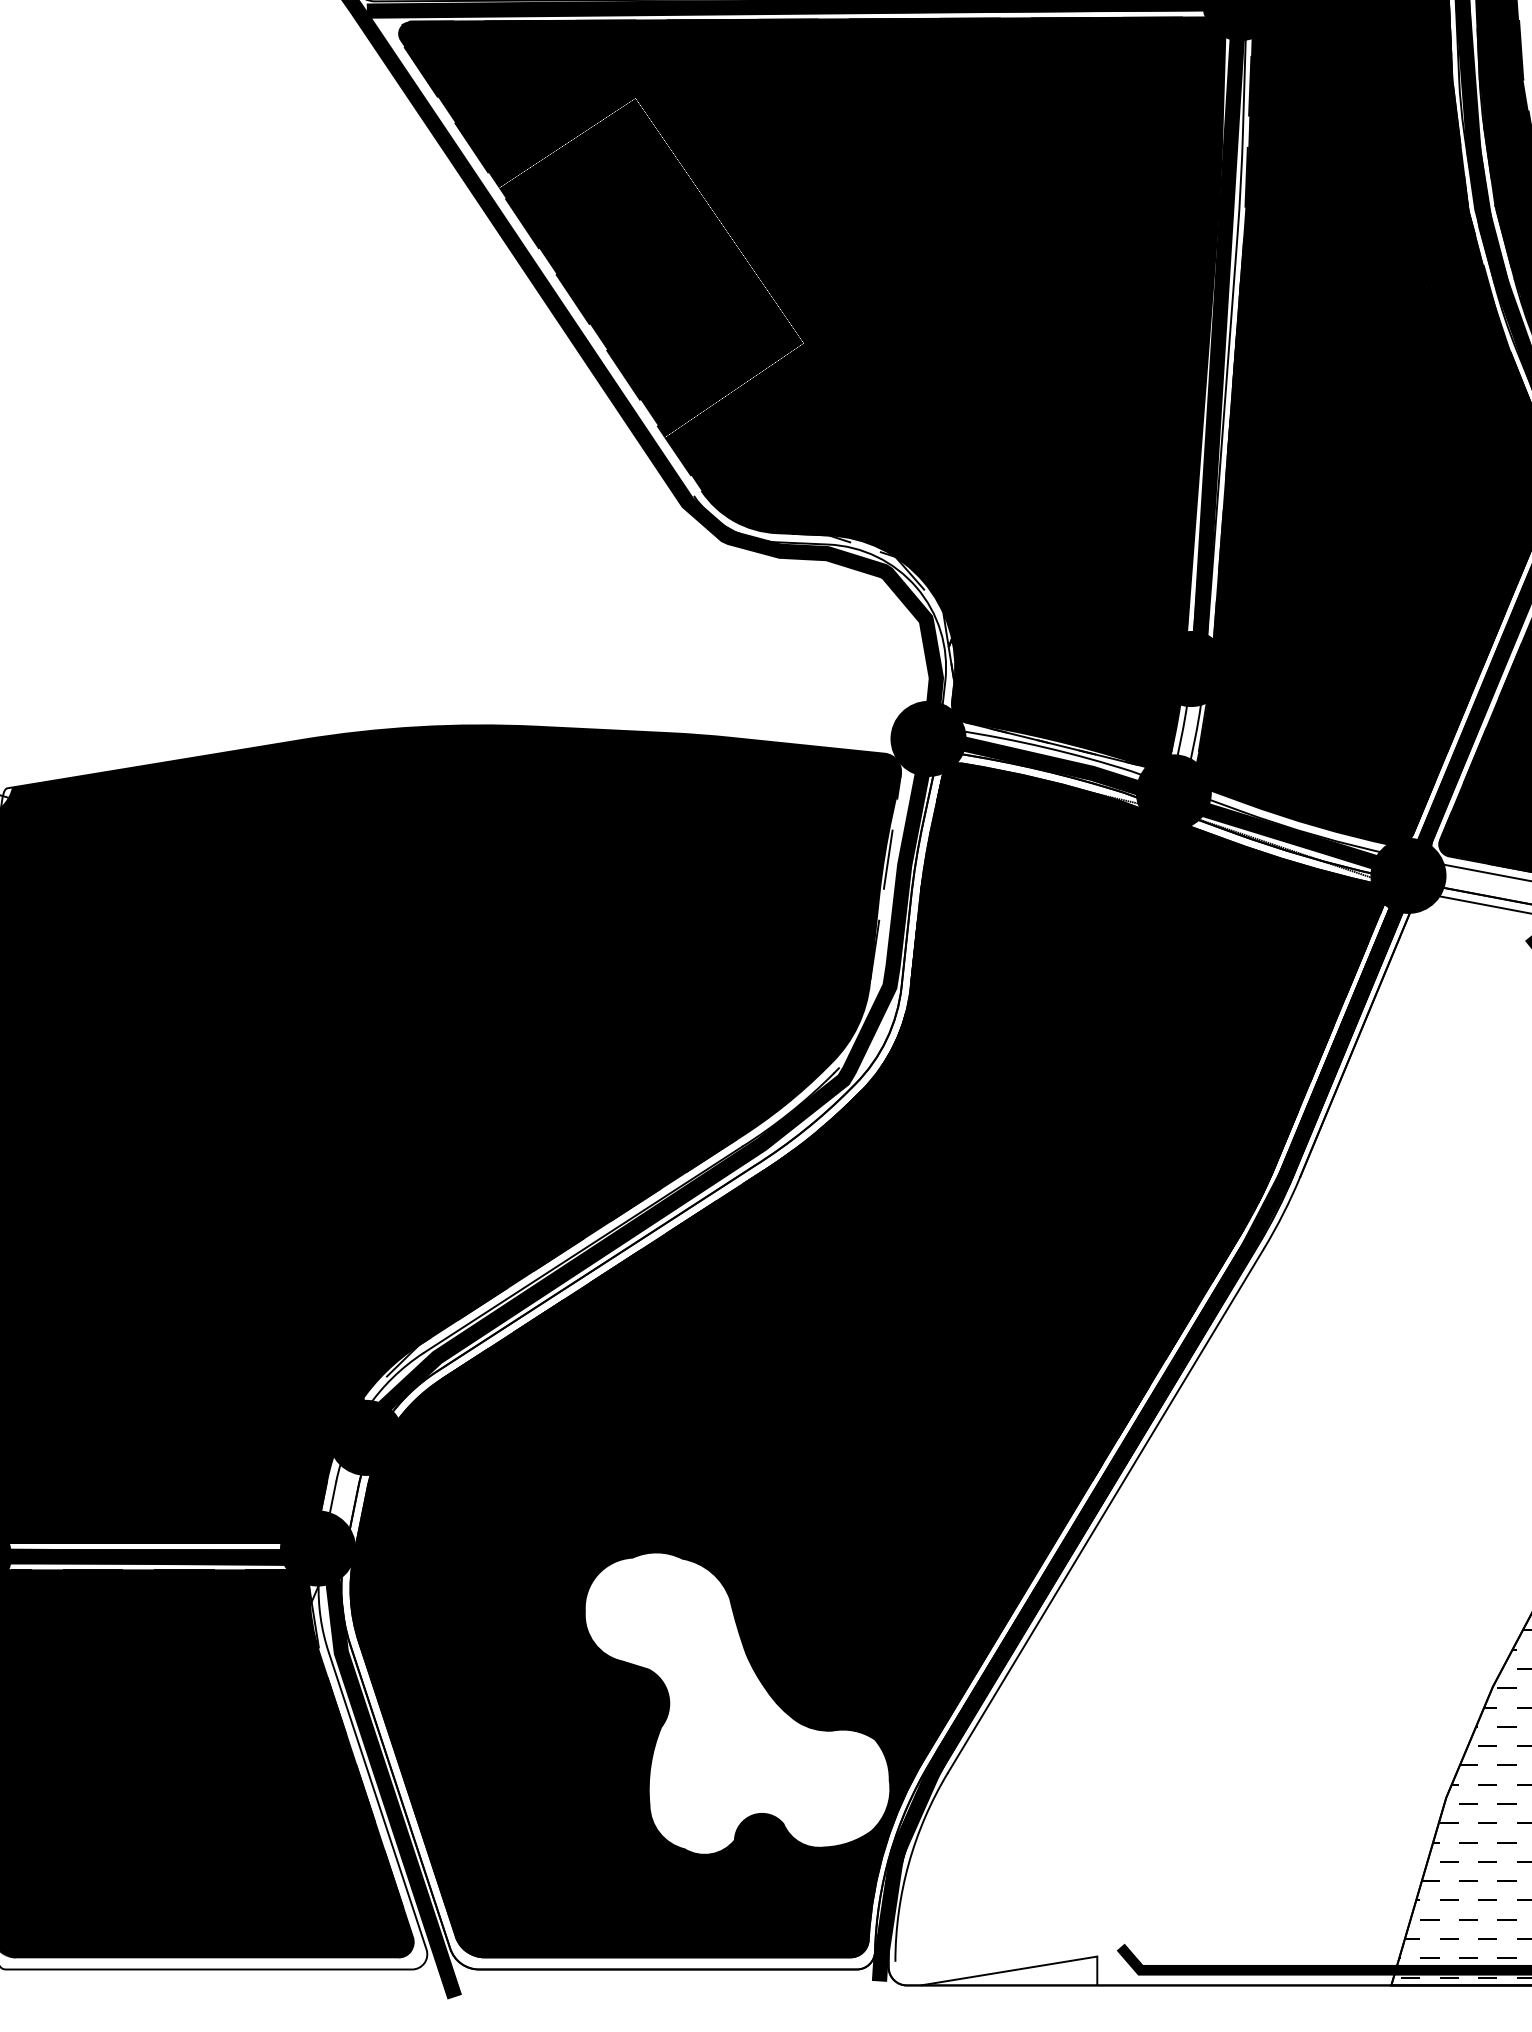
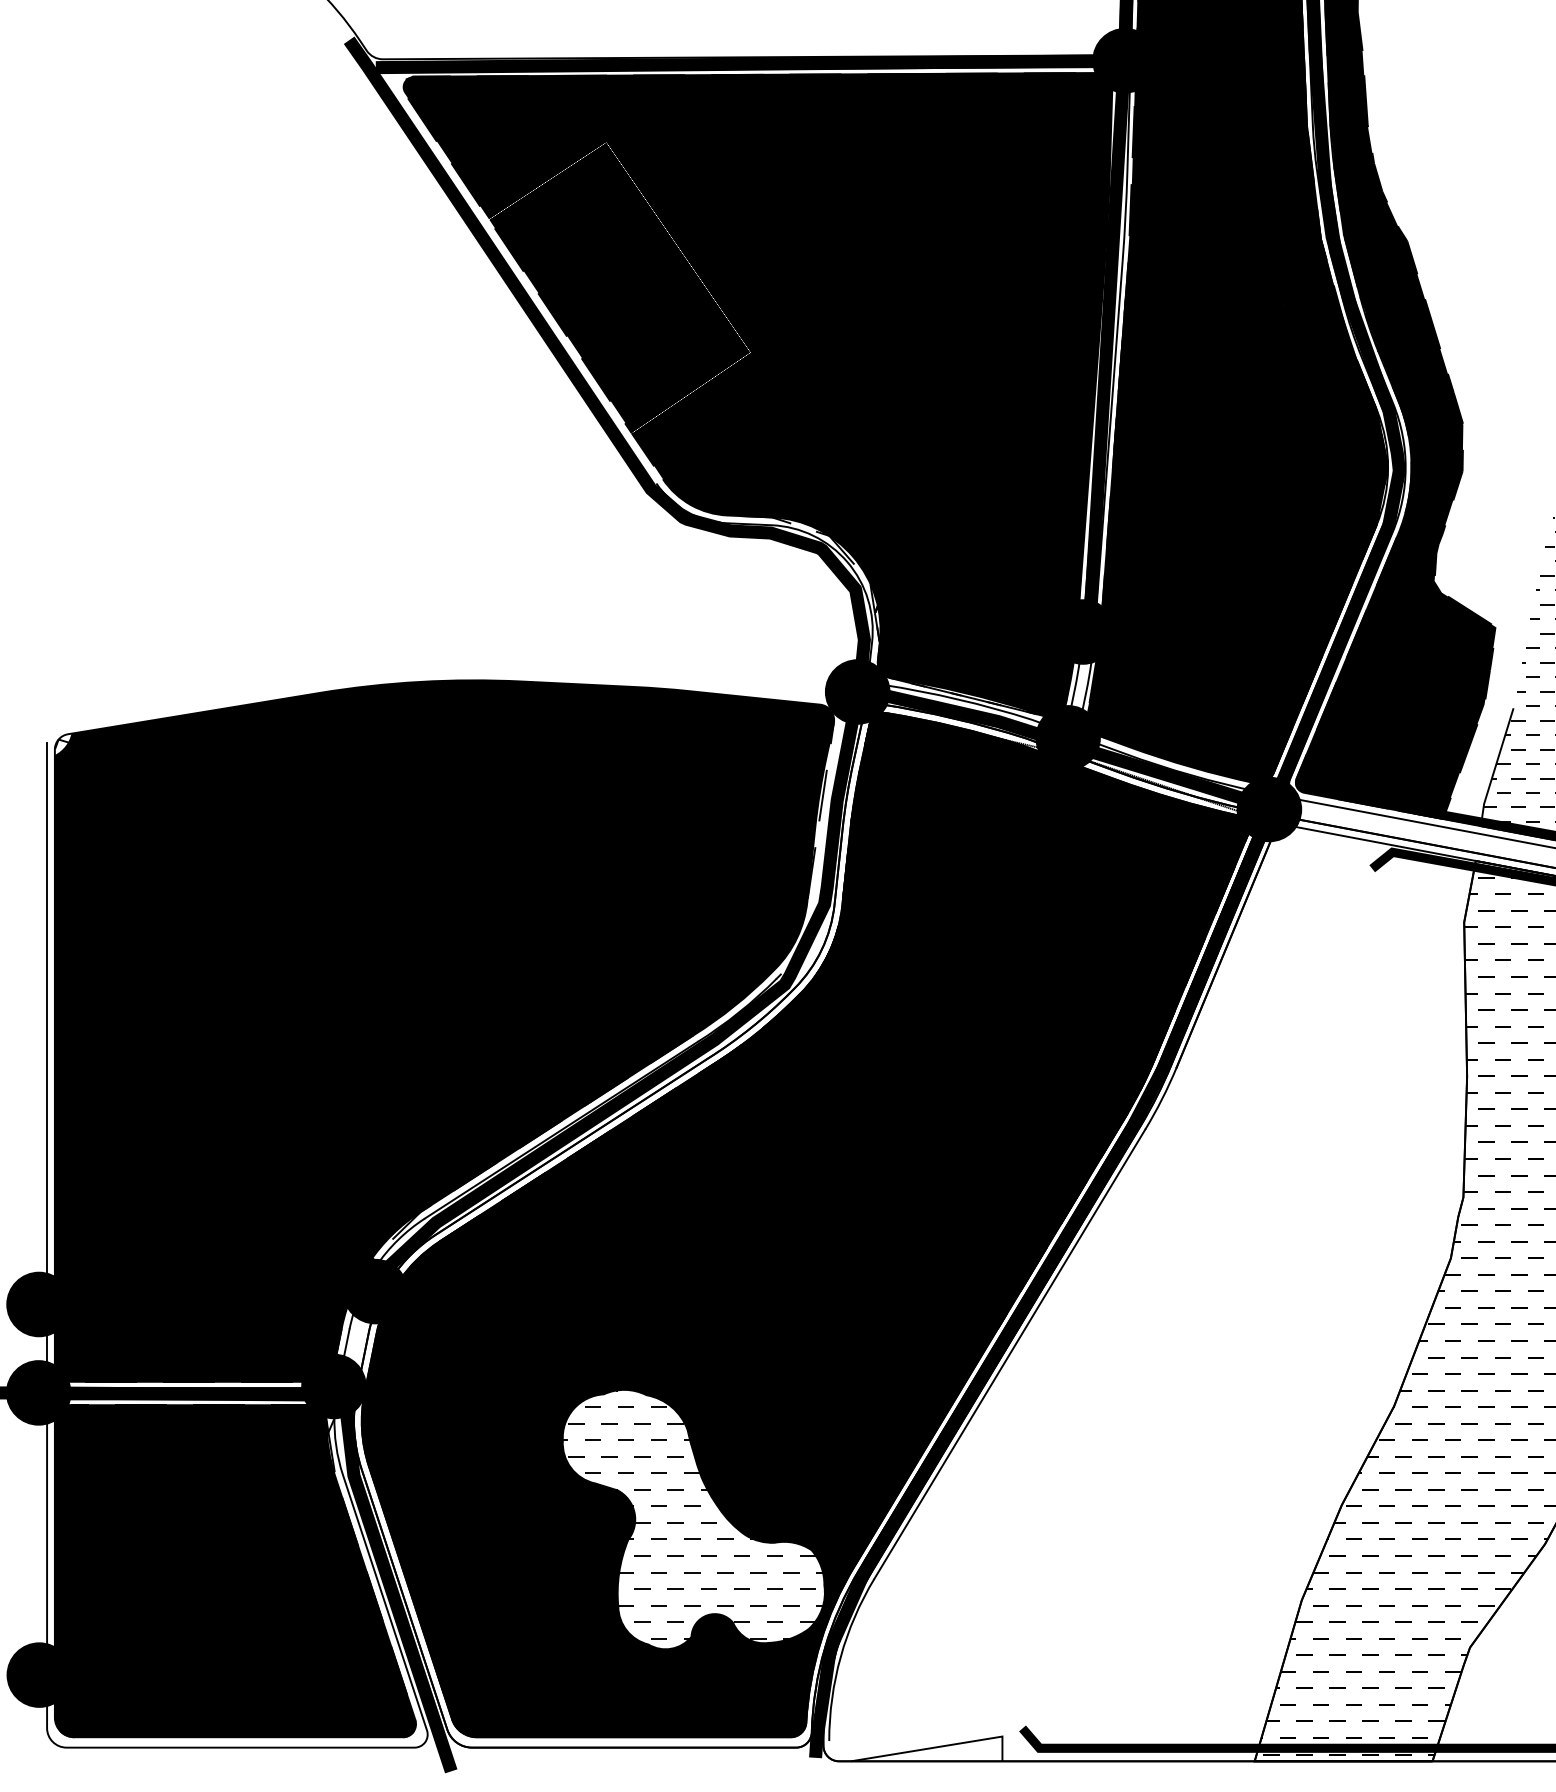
hatch: (735, 1697) -> (692, 1514), added

